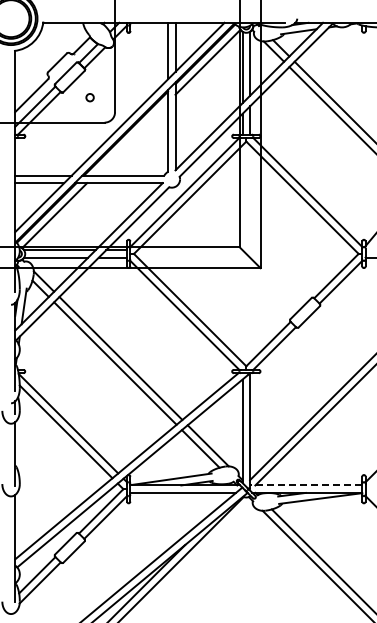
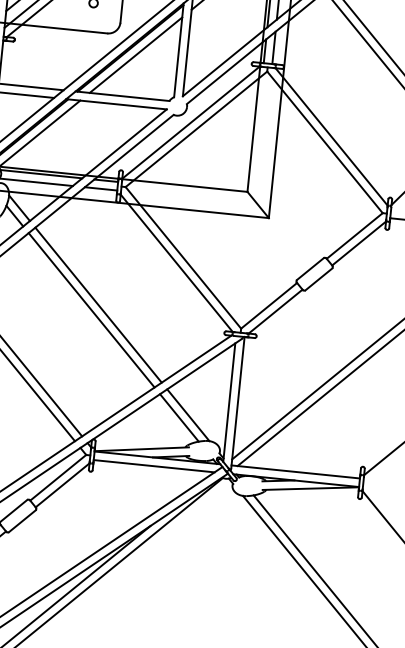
line: (131, 138) -> (136, 54), added
line: (305, 485) -> (294, 471), dashed -> solid

